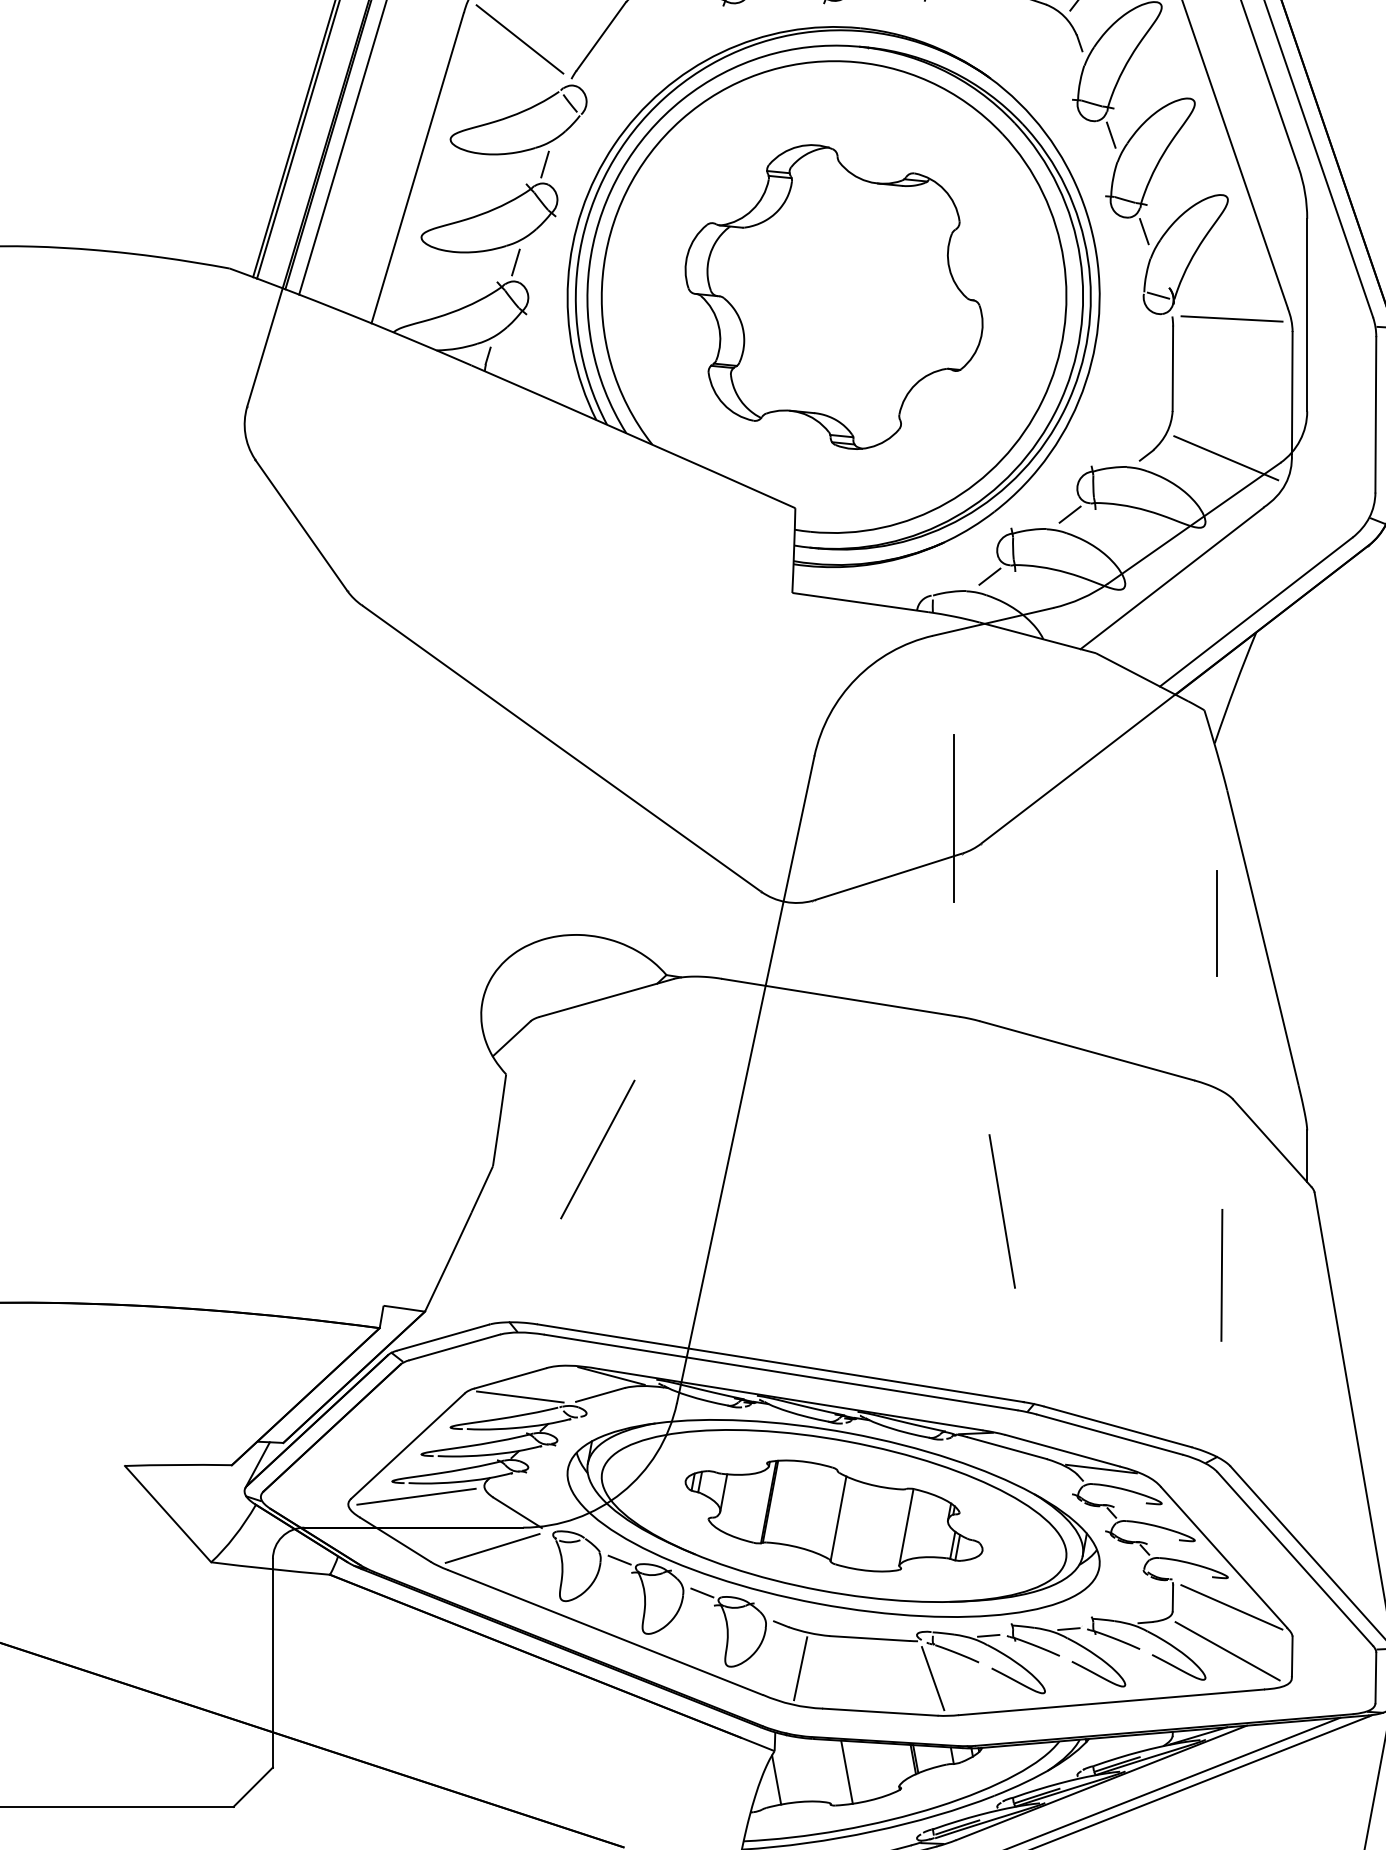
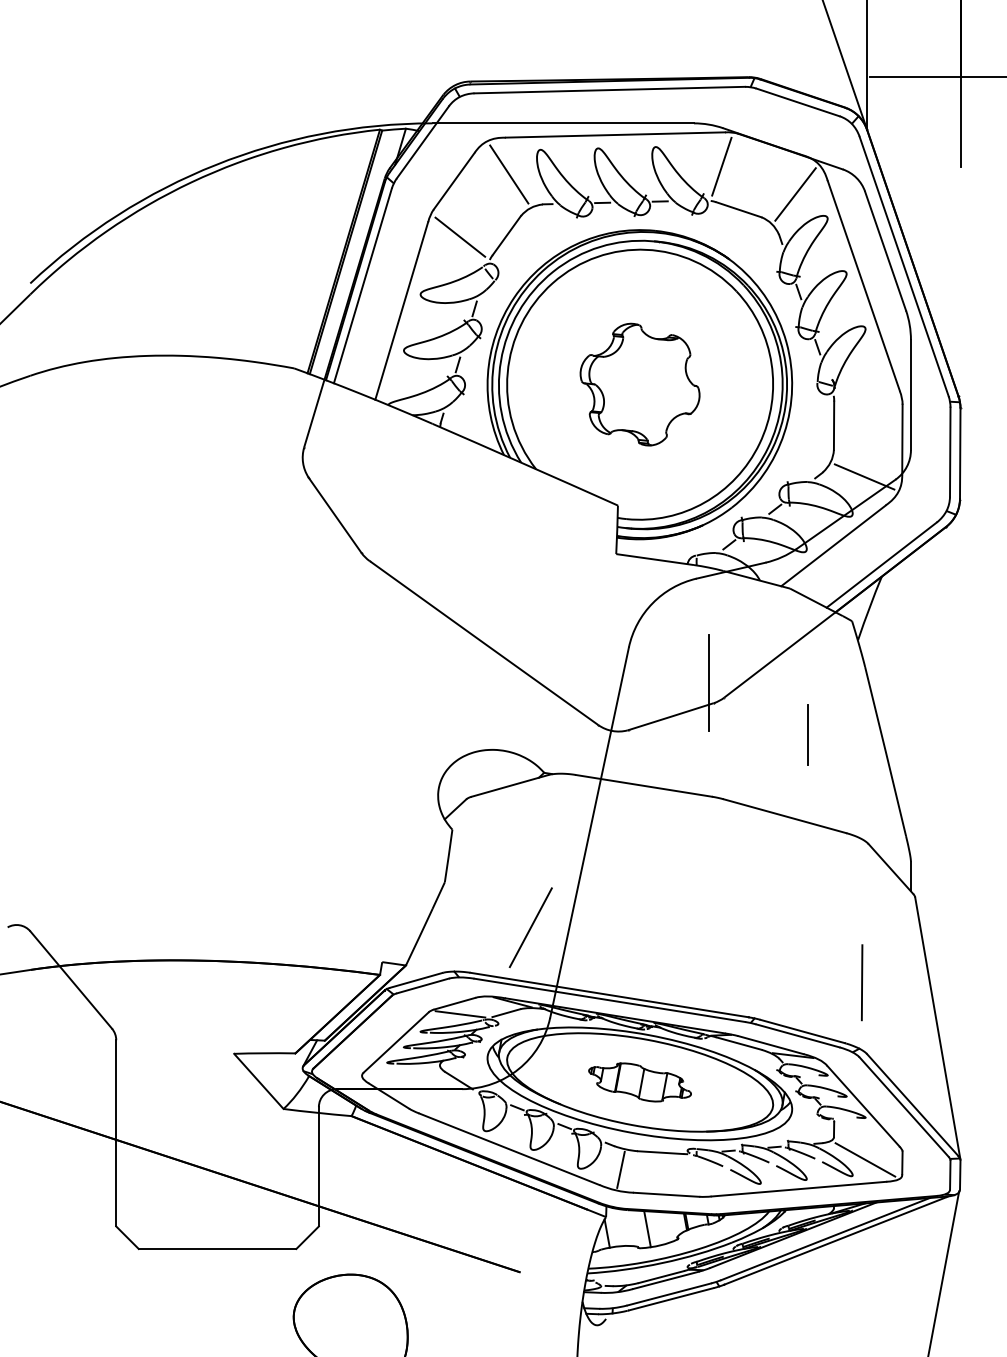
part: (832, 296) -> (639, 384), size x0.7
line: (1231, 317) -> (867, 396), removed
line: (1215, 922) -> (807, 734), moved
line: (597, 1149) -> (530, 927), moved
line: (1002, 1210) -> (736, 907), removed
line: (1222, 1274) -> (862, 982), moved
line: (415, 1496) -> (400, 1071), removed
part: (832, 1516) -> (639, 1082), size x0.6
line: (492, 1547) -> (444, 1100), removed
line: (1231, 1606) -> (867, 1134), removed
line: (932, 1678) -> (696, 1175), removed

